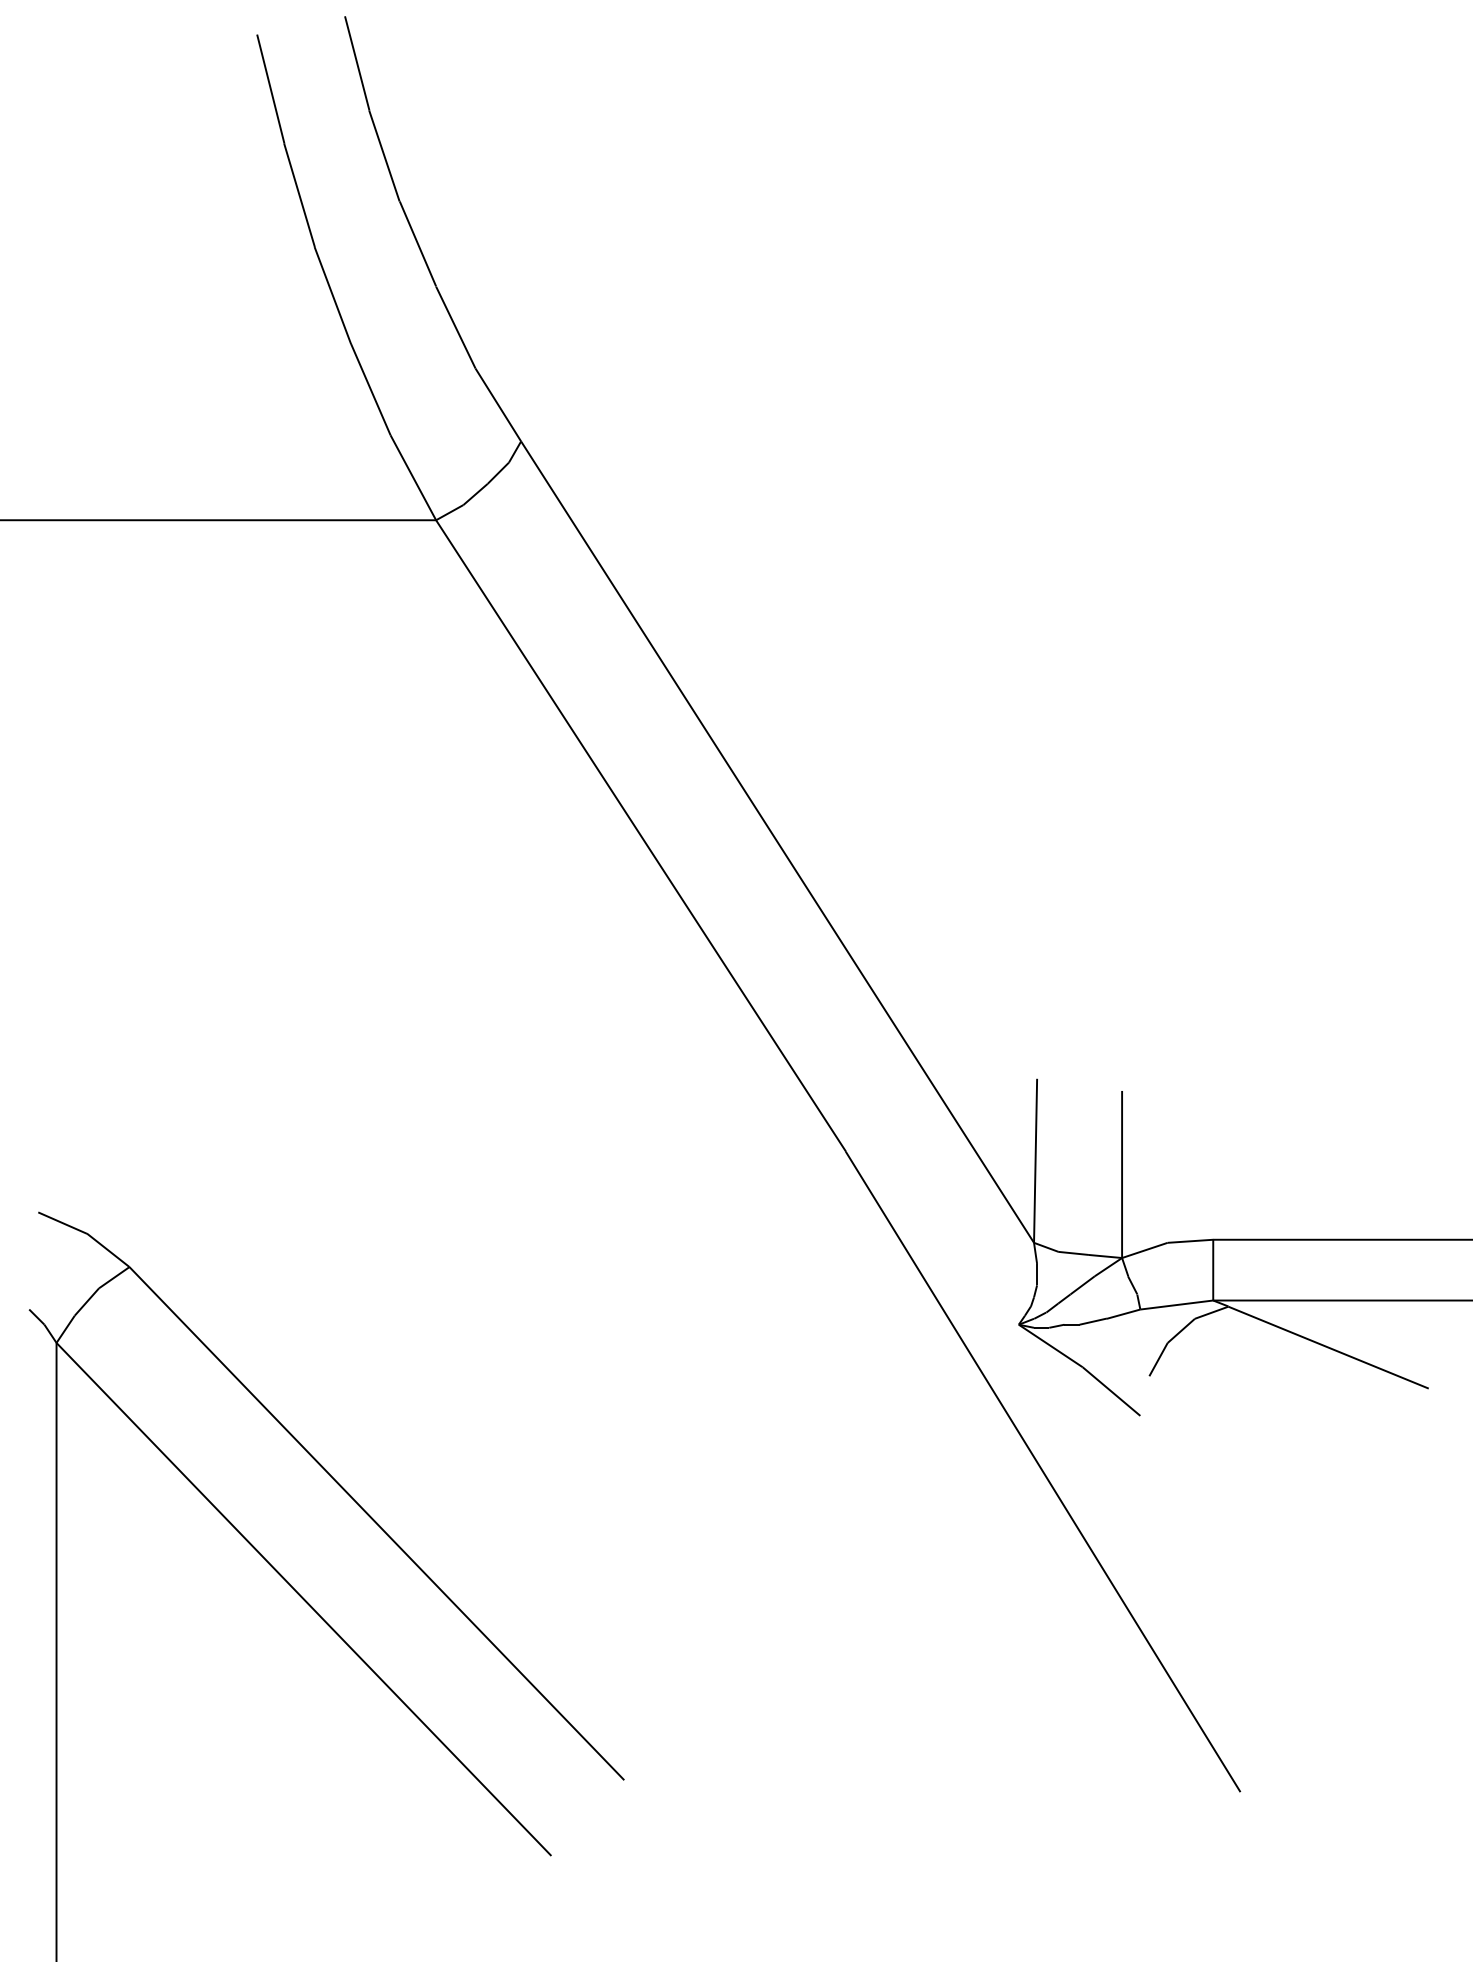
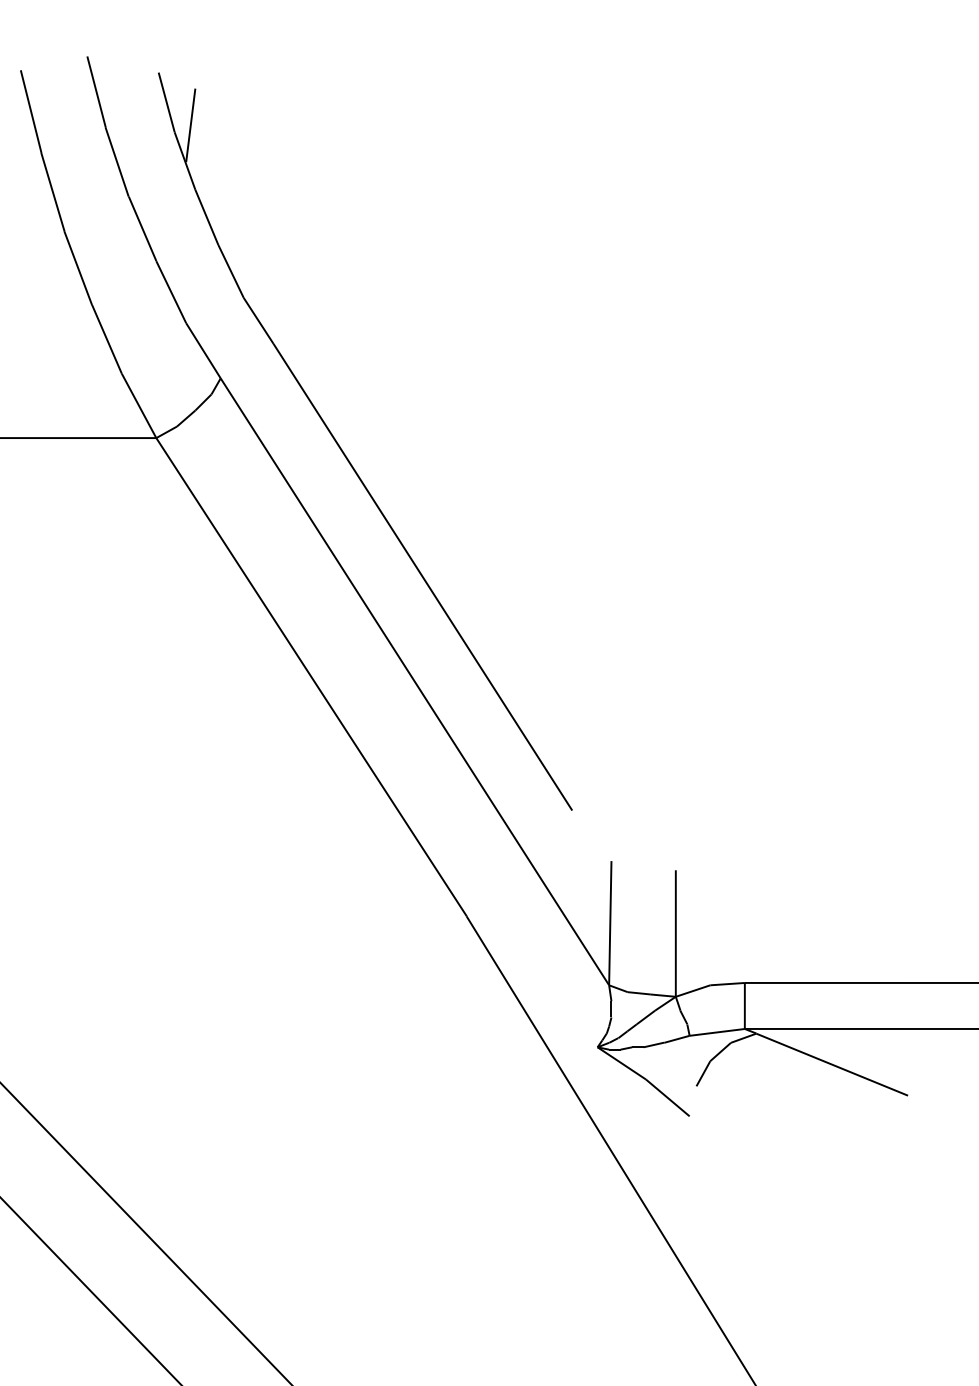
part: (685, 541) -> (345, 454), added

